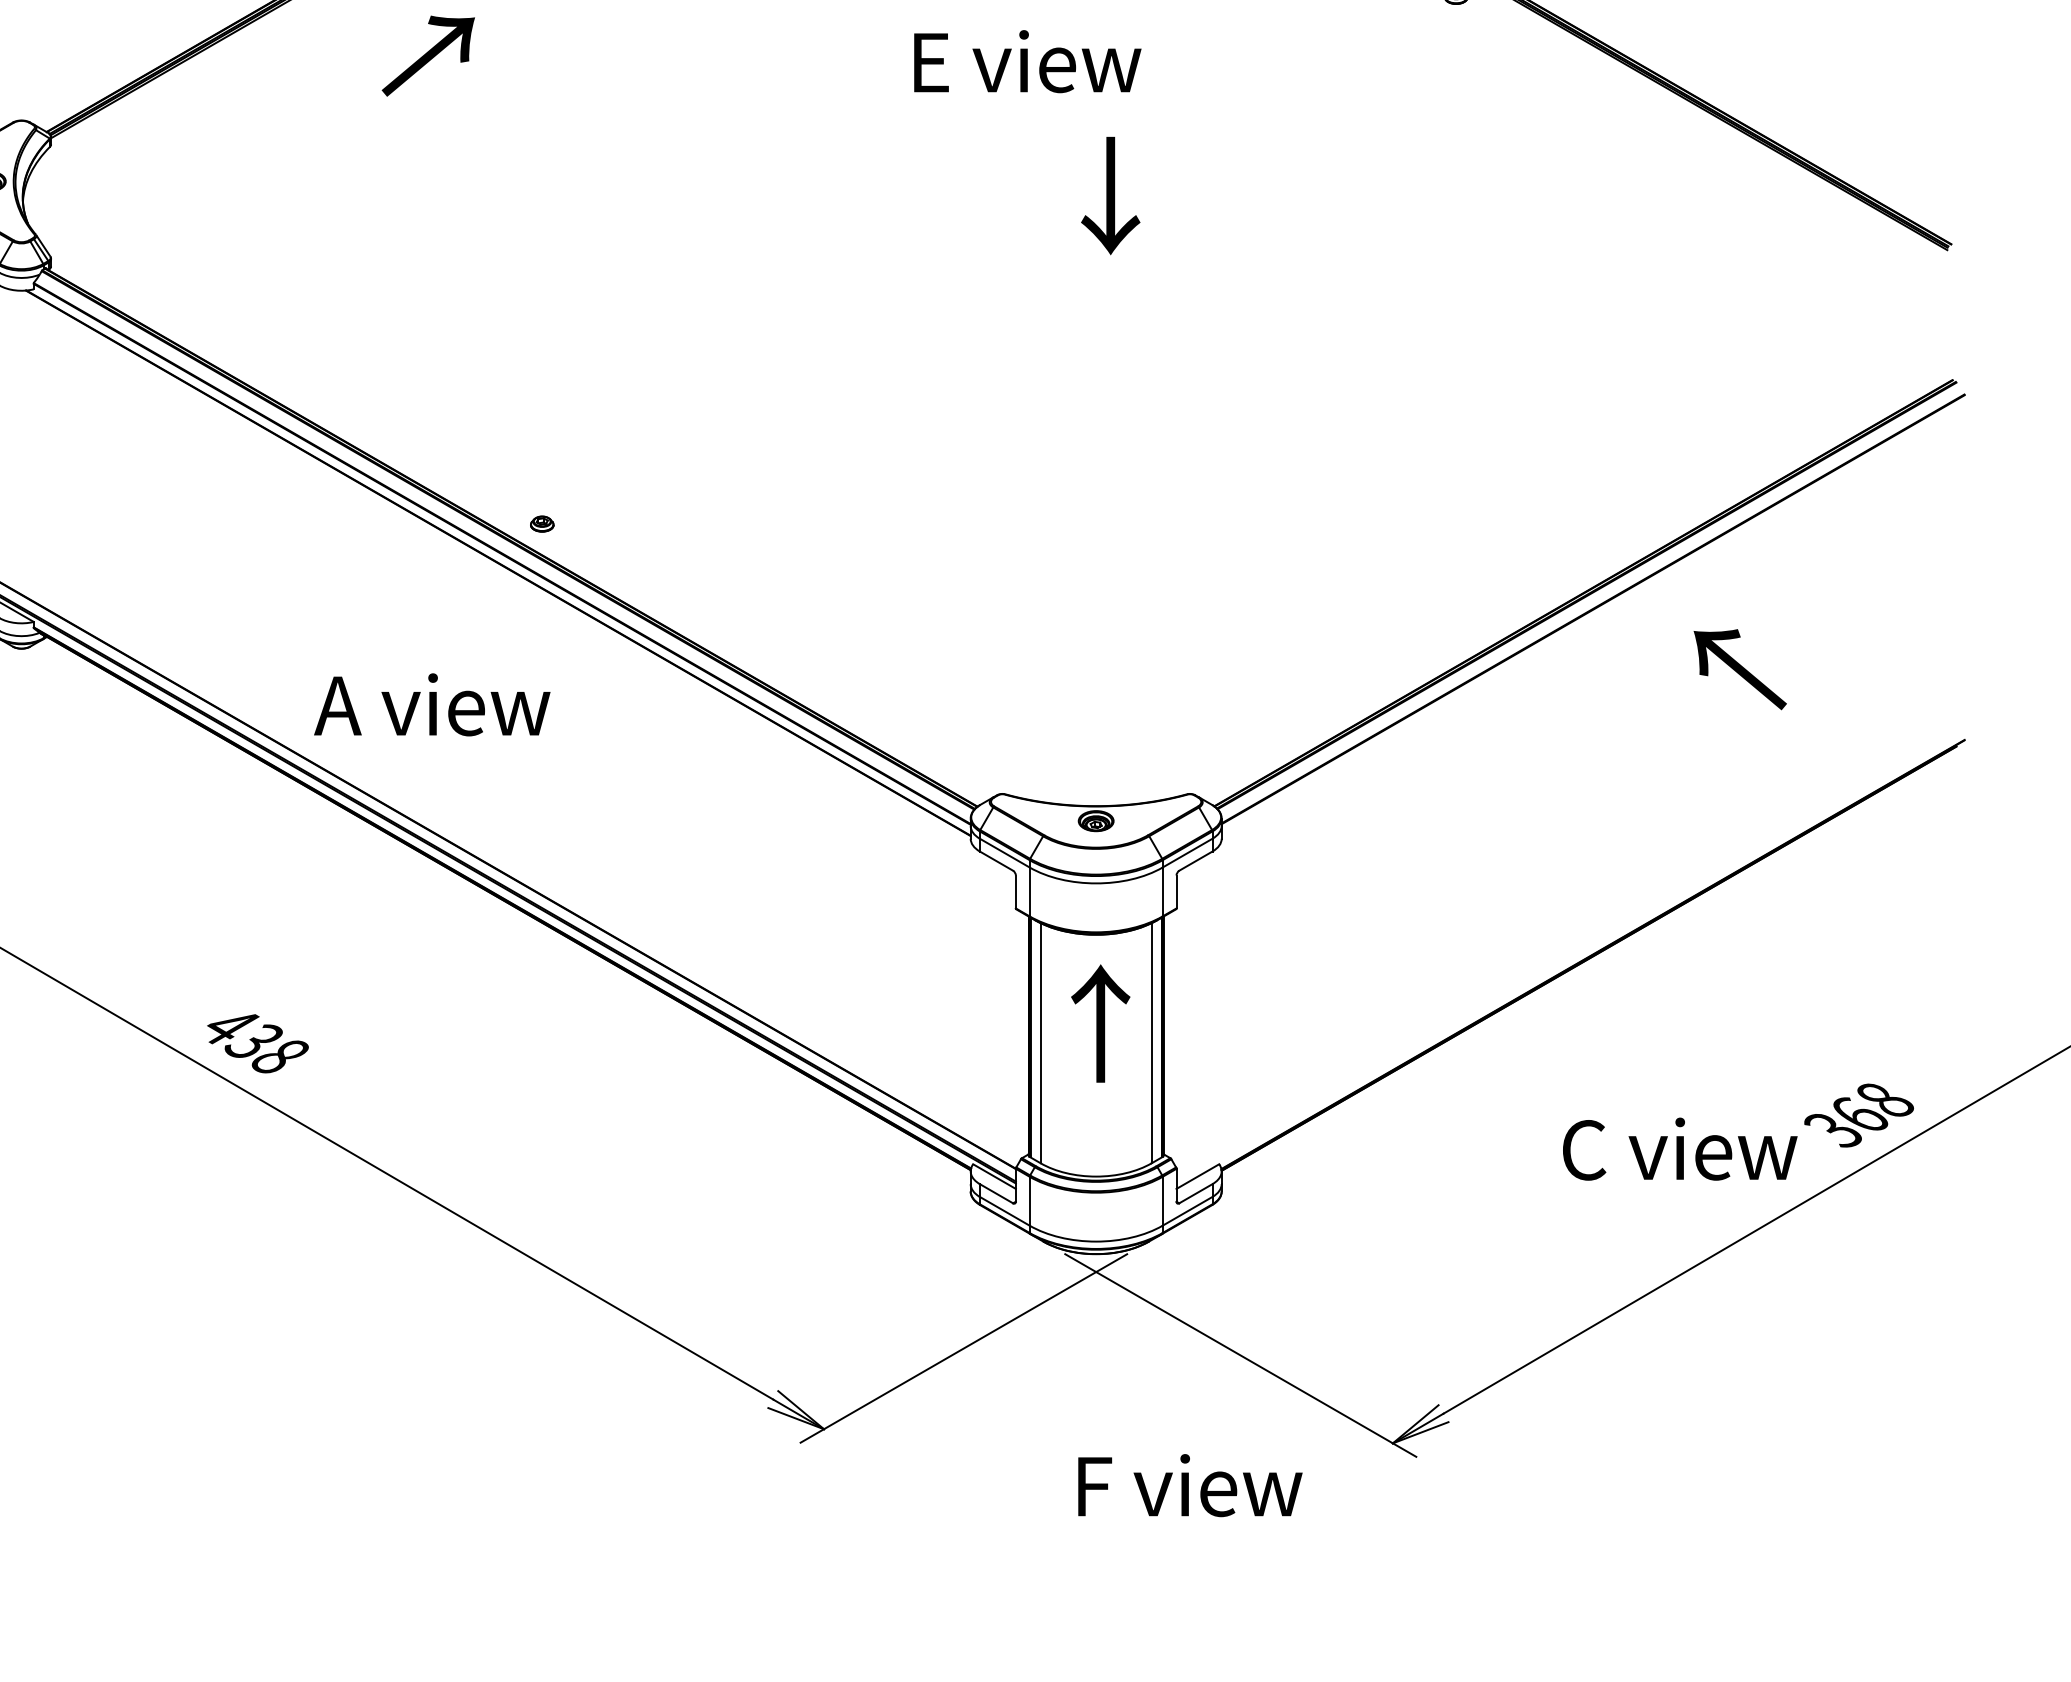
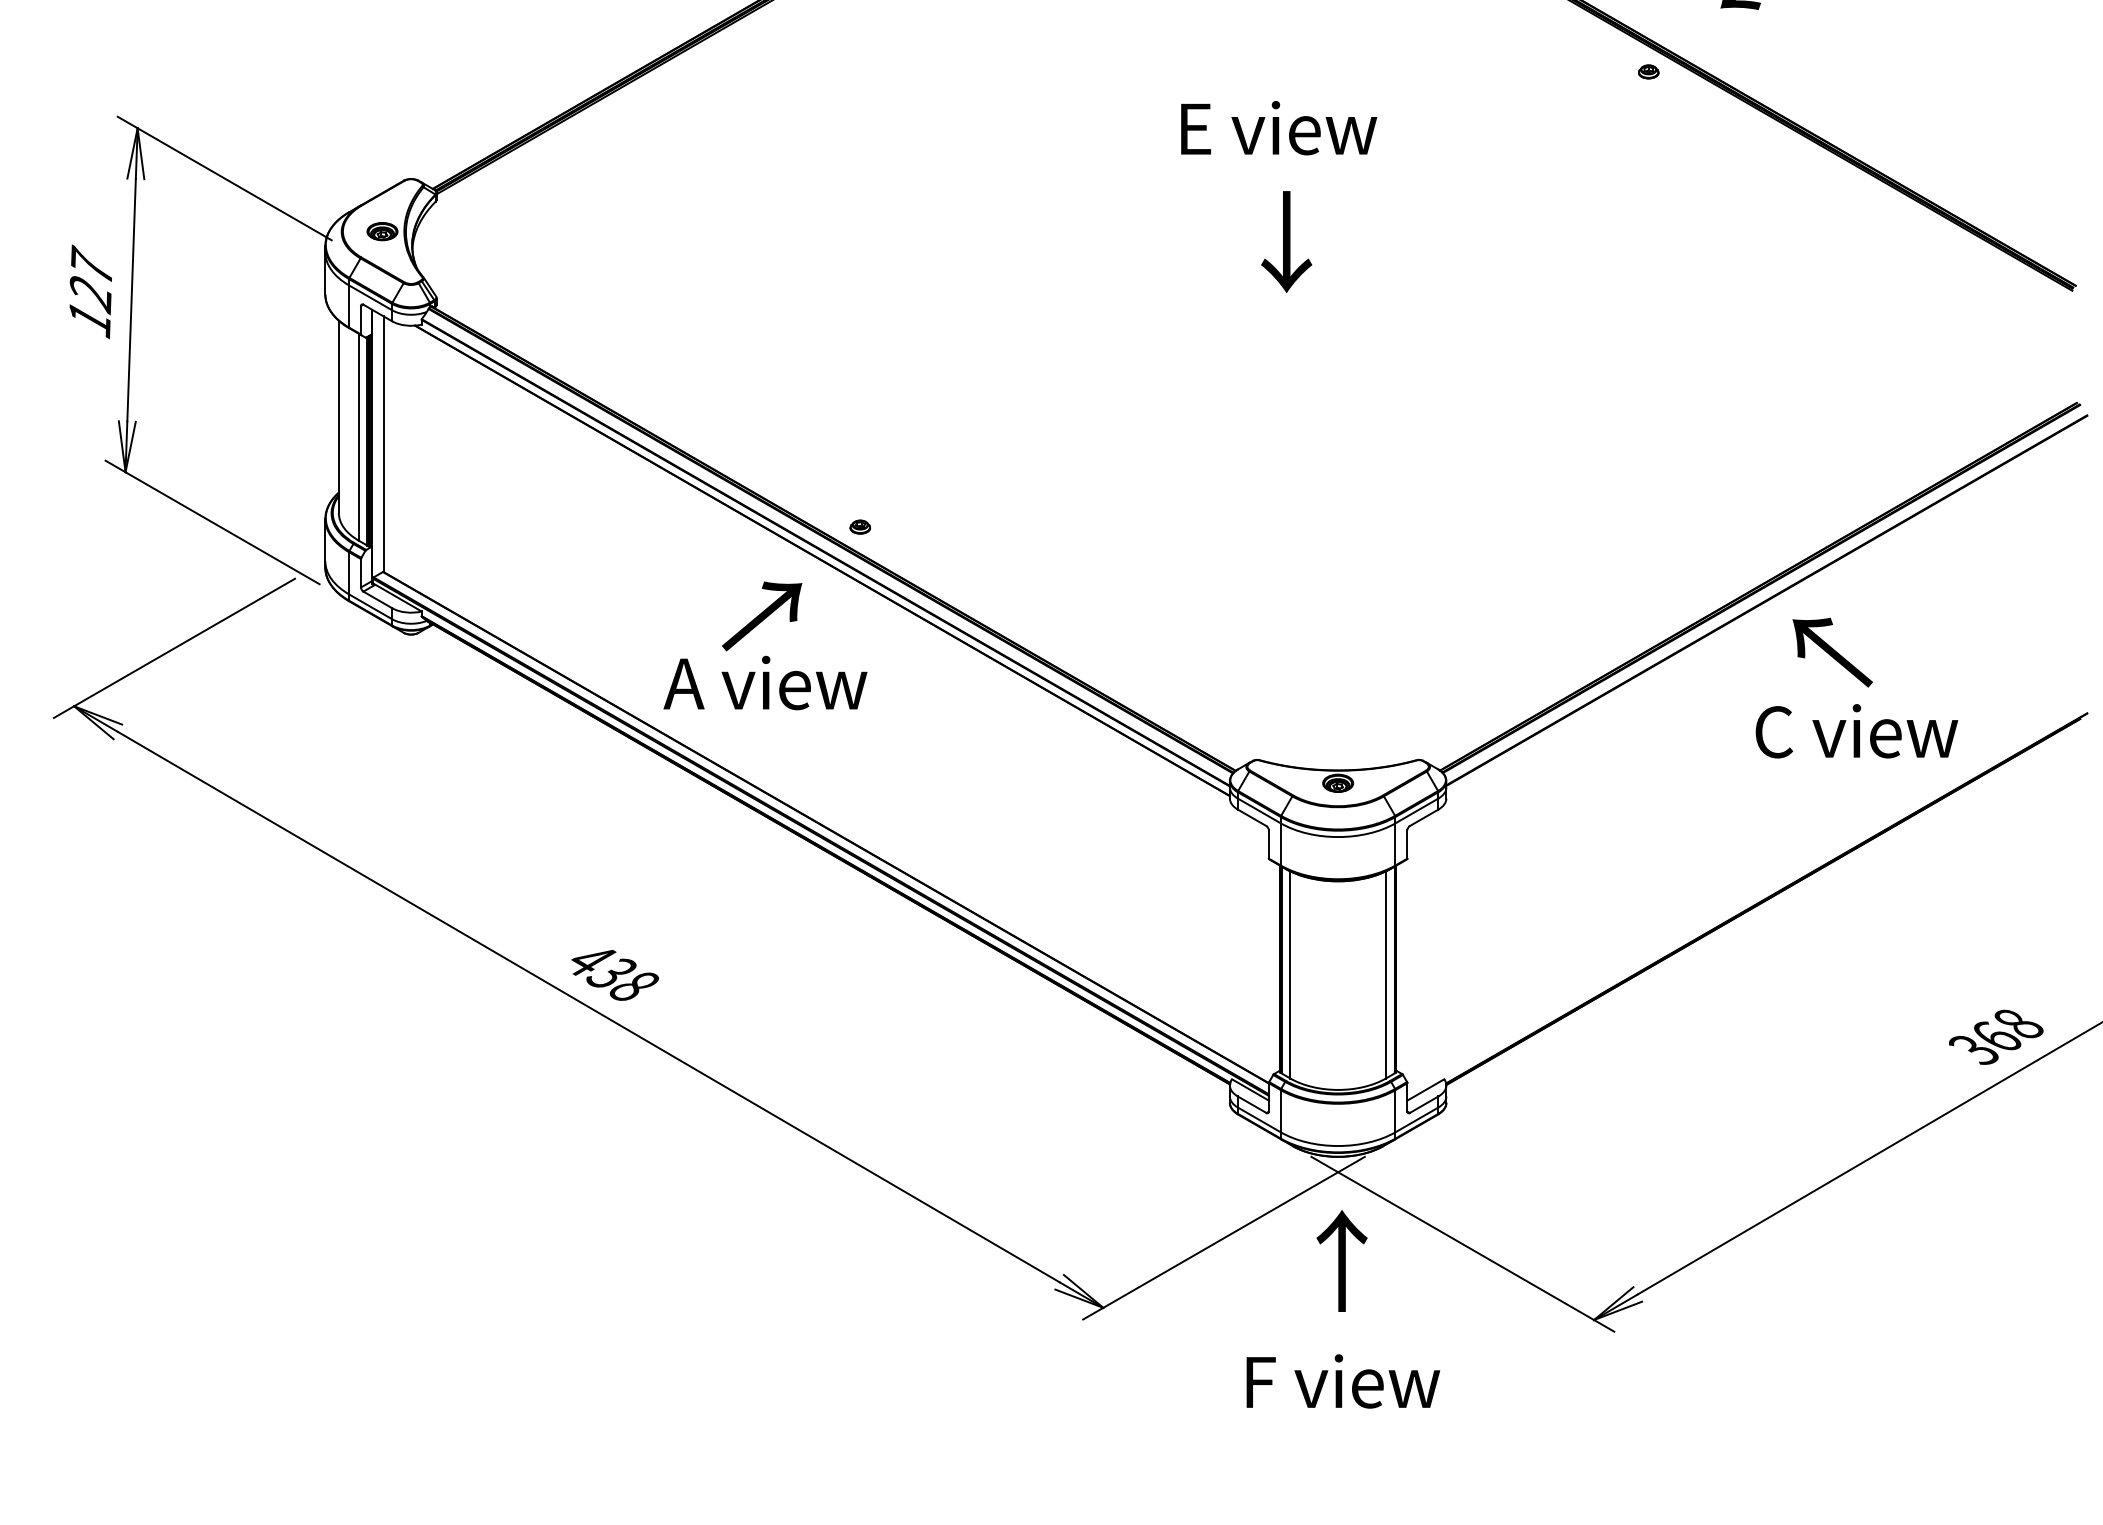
text: (428, 56) -> (762, 616), moved
text: (1110, 195) -> (1286, 241), moved
text: (1740, 669) -> (1832, 652), moved
text: (1100, 1023) -> (1341, 1260), moved
text: (1679, 1149) -> (1856, 731), moved
text: (1190, 1485) -> (1343, 1381), moved

